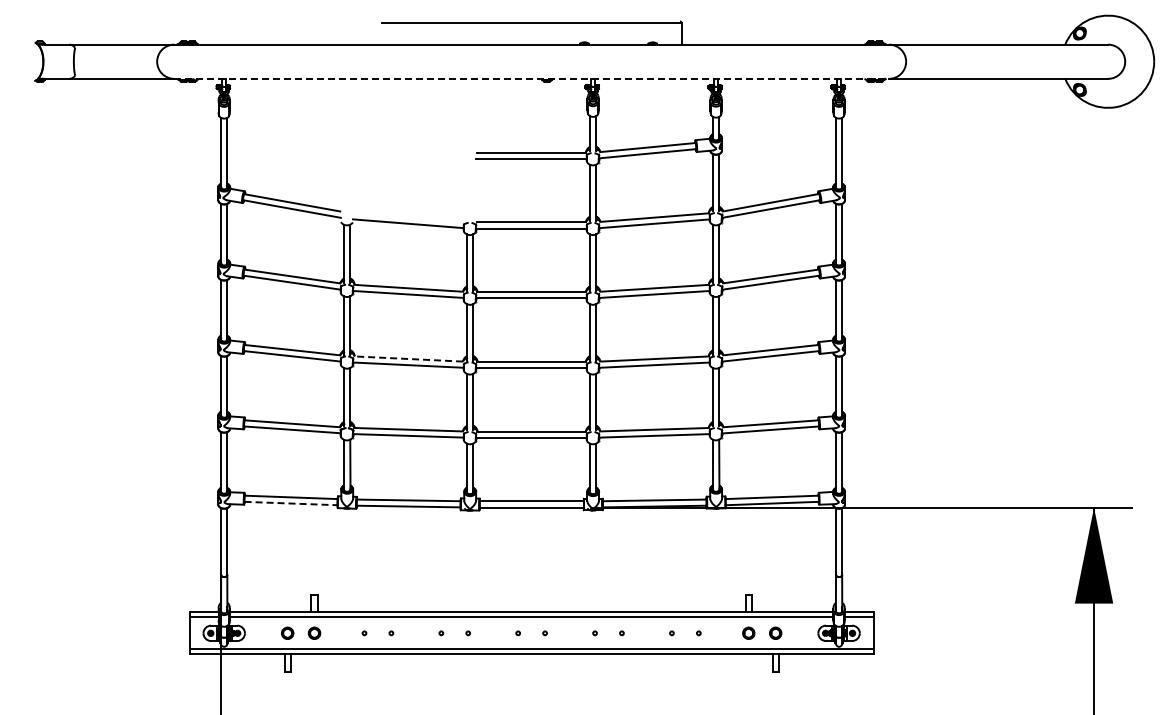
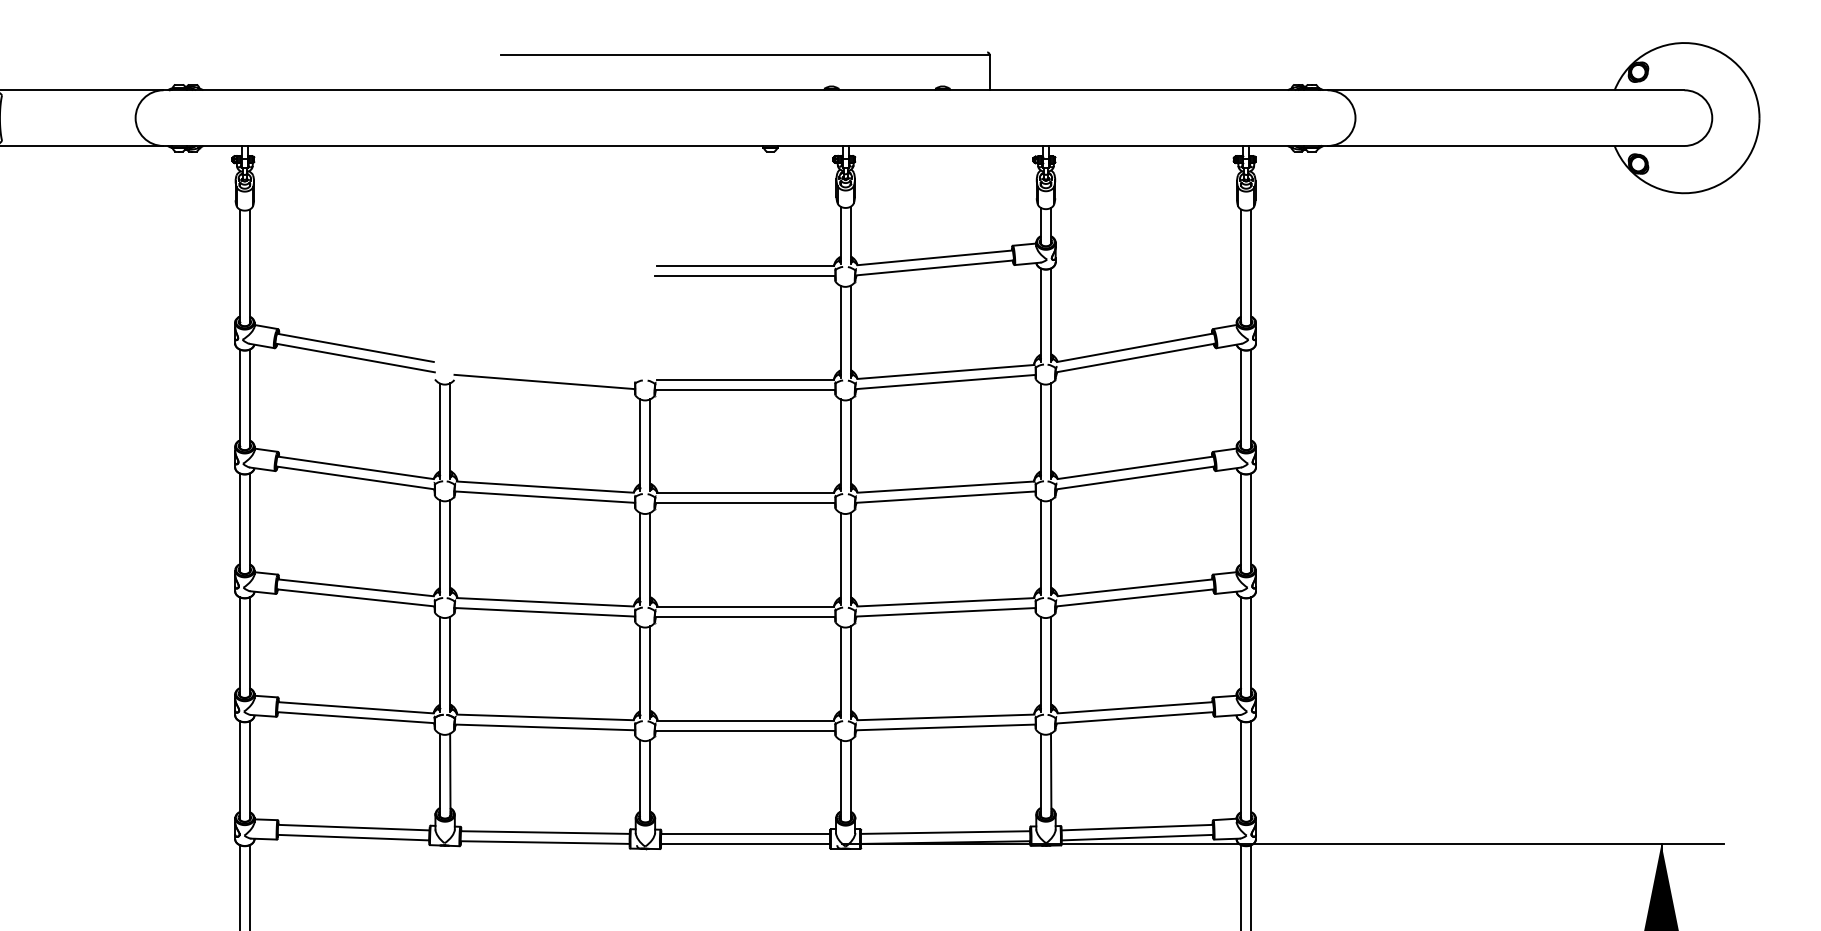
line: (532, 78) -> (746, 145), dashed -> solid
line: (408, 358) -> (544, 601), dashed -> solid
line: (291, 503) -> (354, 837), dashed -> solid

